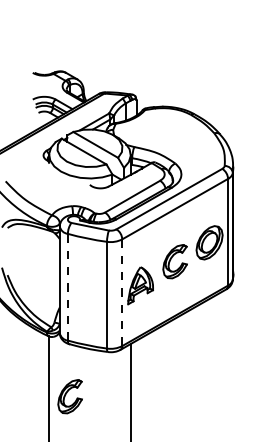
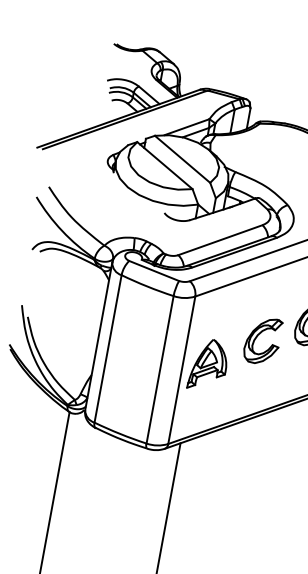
line: (67, 286) -> (107, 347), dashed -> solid
line: (122, 293) -> (181, 371), dashed -> solid
part: (69, 396) -> (82, 500), removed

